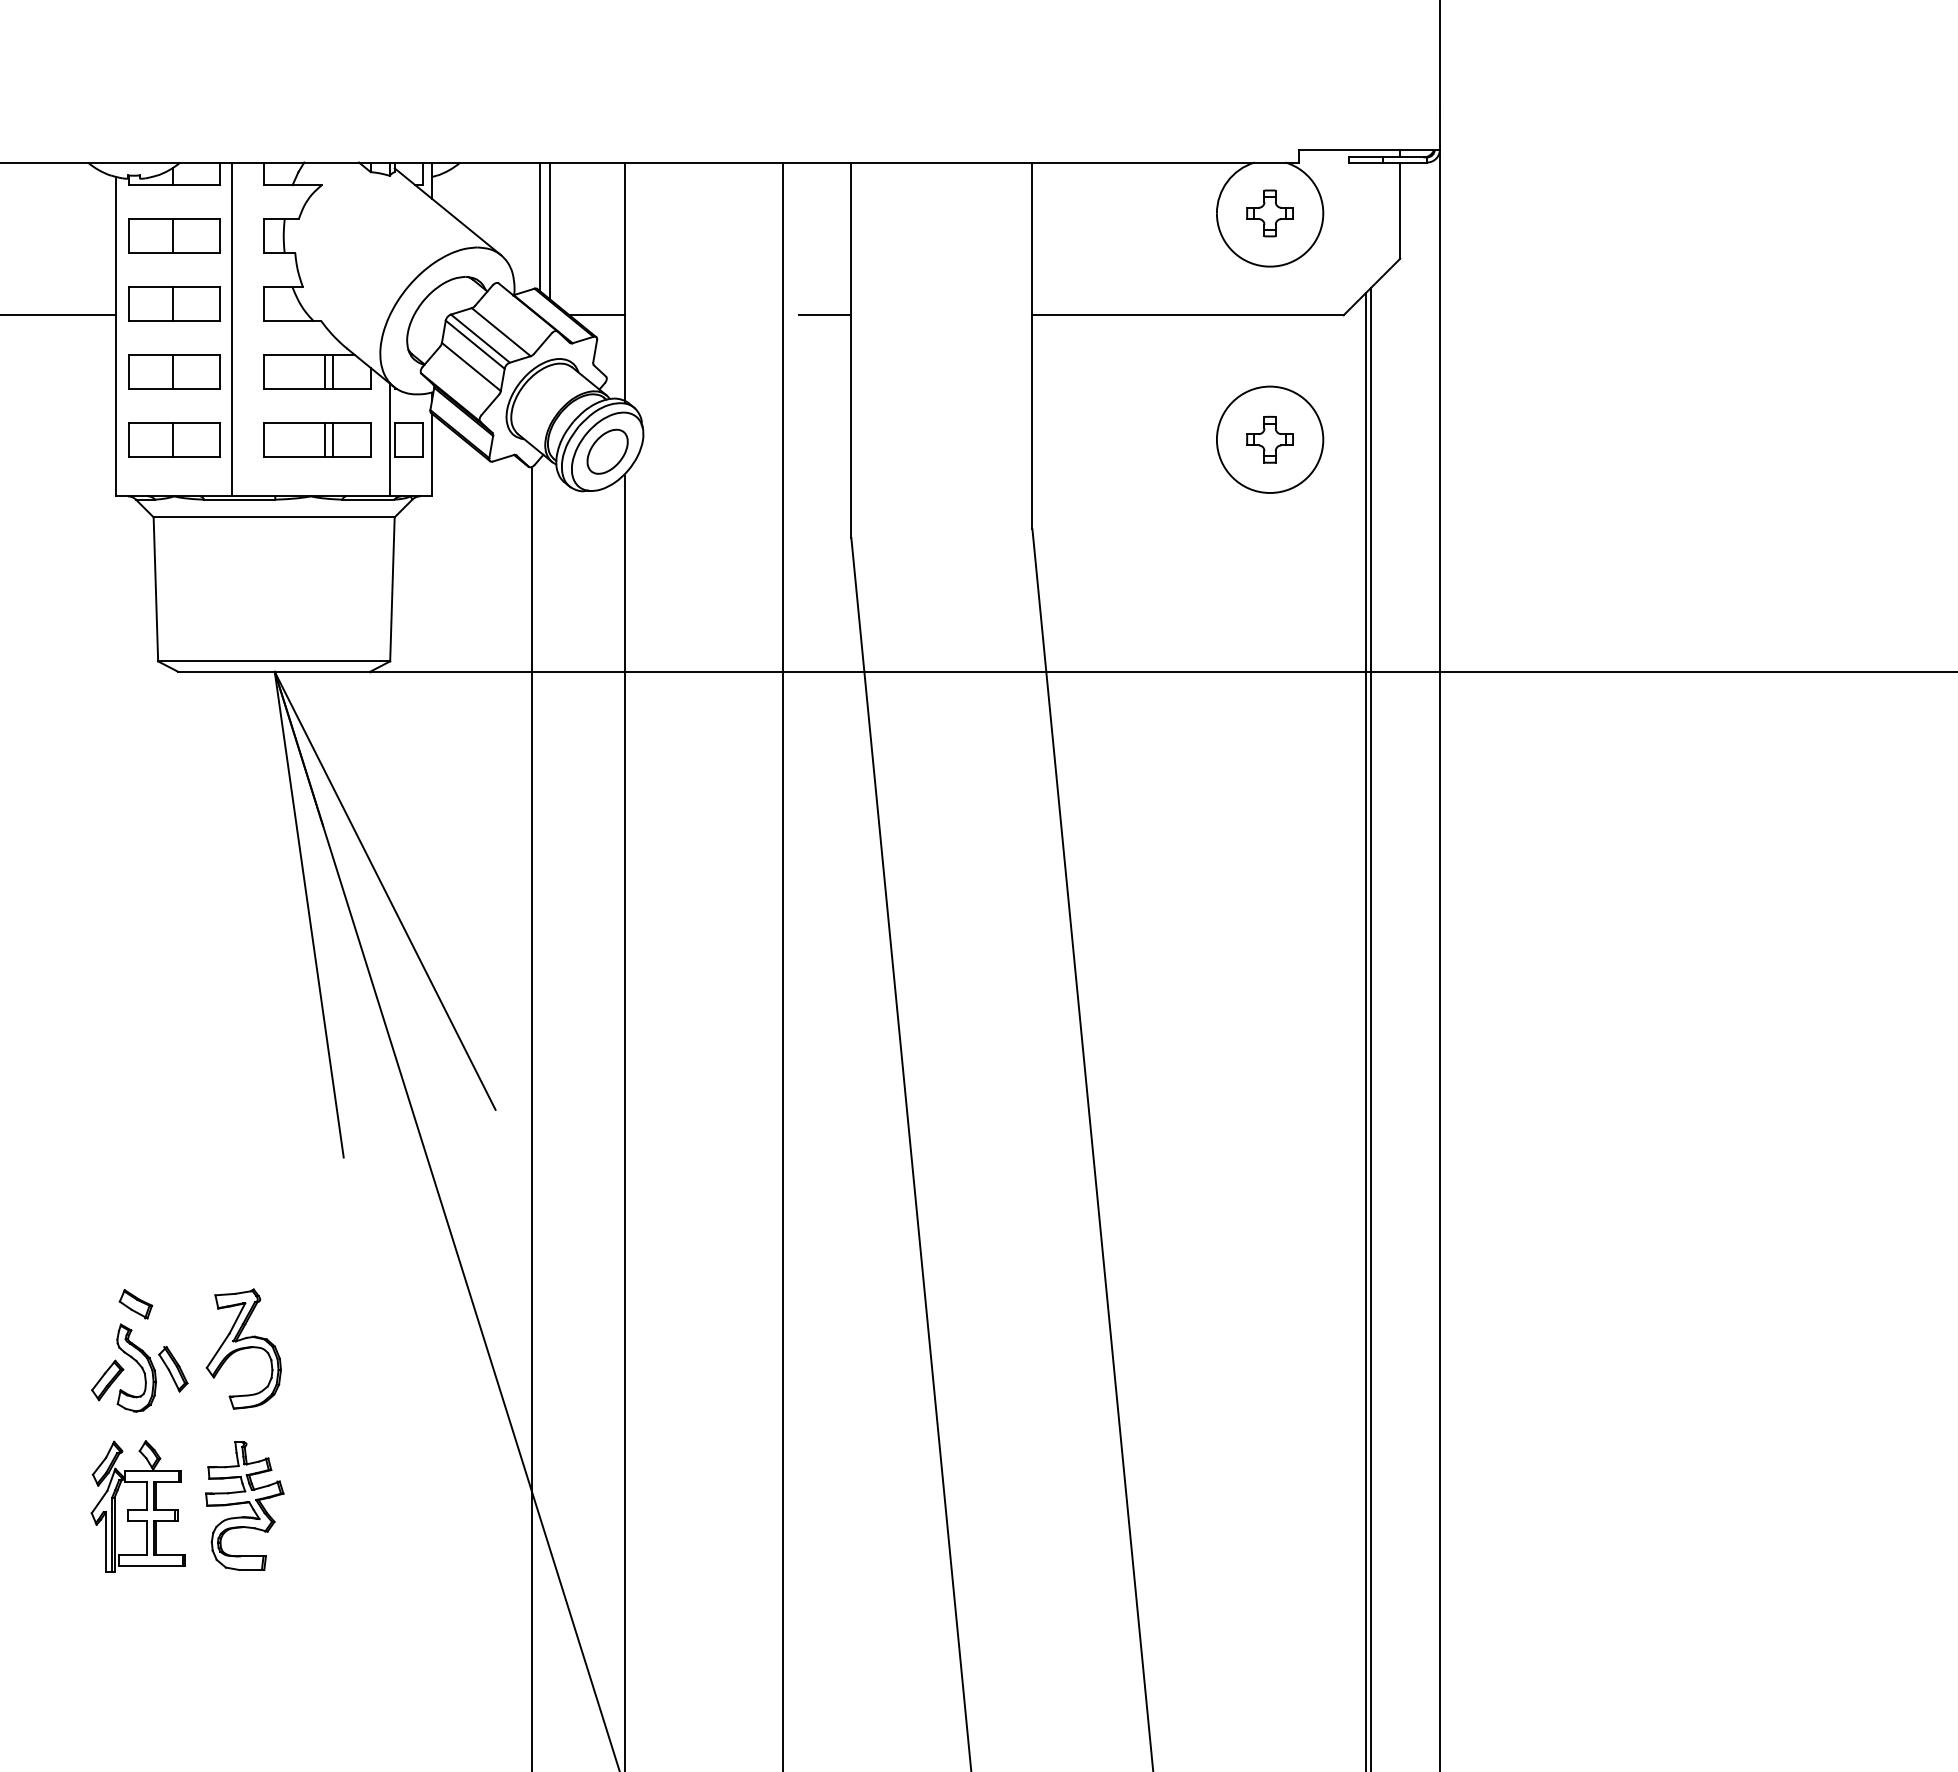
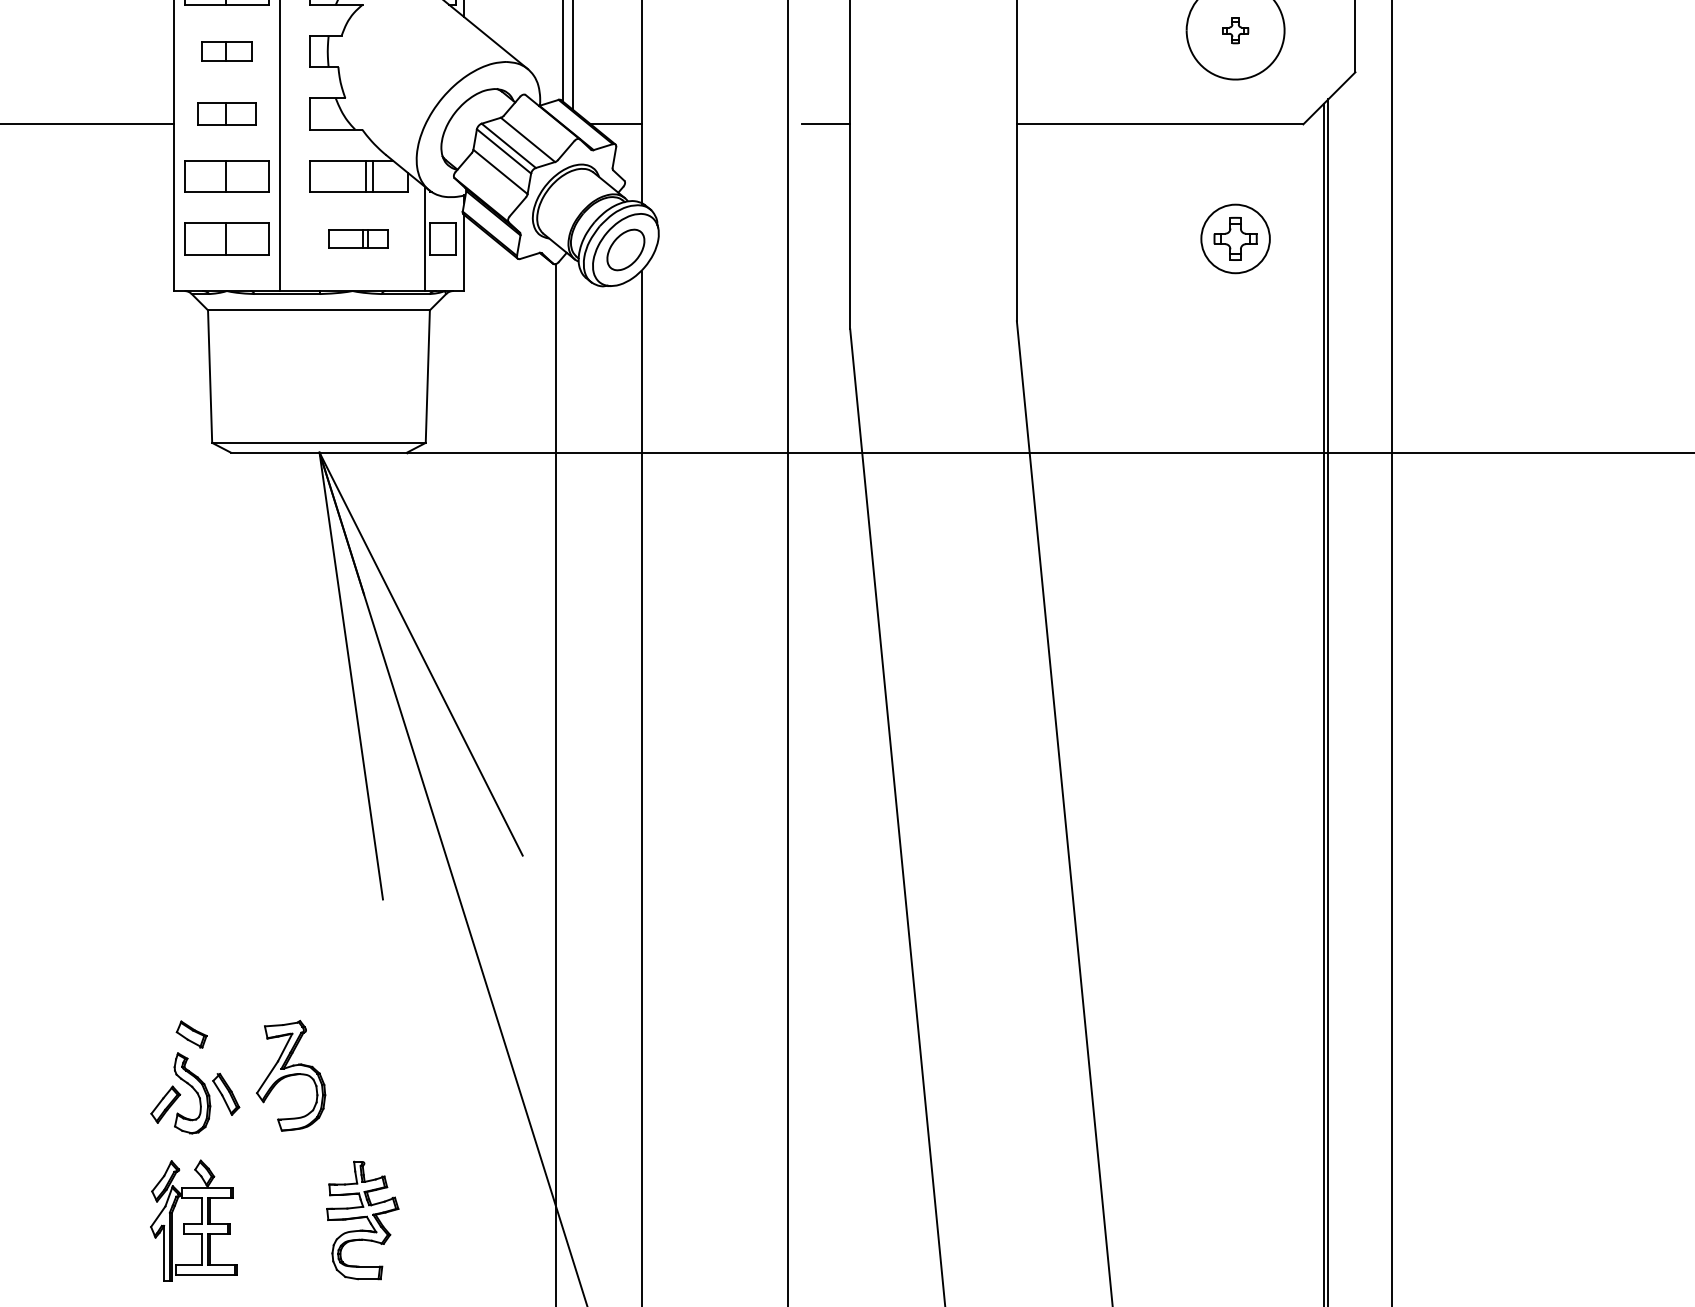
part: (1269, 213) -> (1235, 30), size x0.6
part: (174, 235) -> (227, 50), size x0.6
part: (174, 303) -> (227, 113), size x0.7
part: (317, 439) -> (358, 238), size x0.6
circle: (1269, 439) -> (1235, 238), size x0.7
part: (244, 1505) -> (362, 1219), moved

